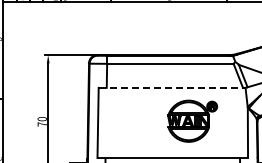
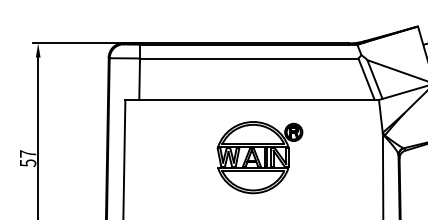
line: (172, 87) -> (252, 99), dashed -> solid
part: (192, 120) -> (259, 156), moved
text: (41, 121) -> (26, 158), 70 -> 57

